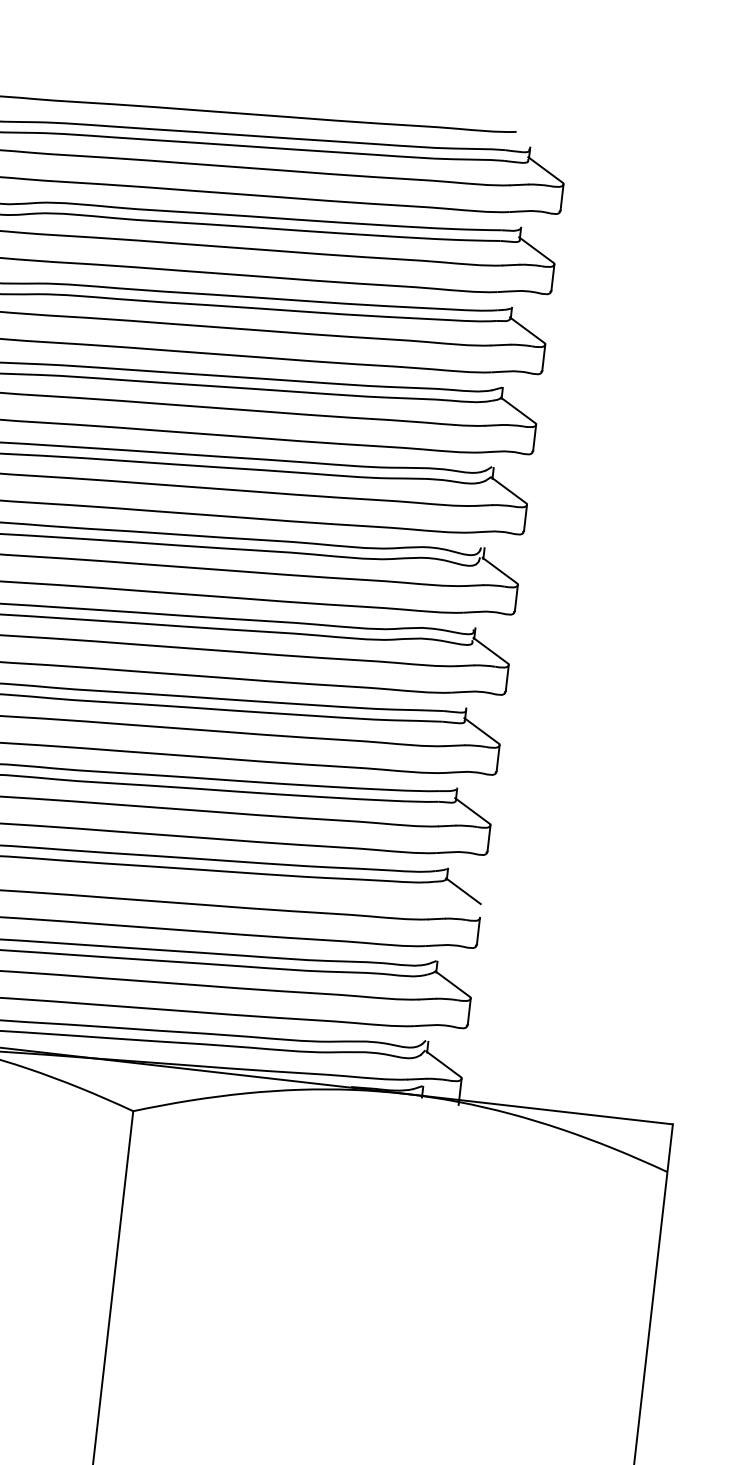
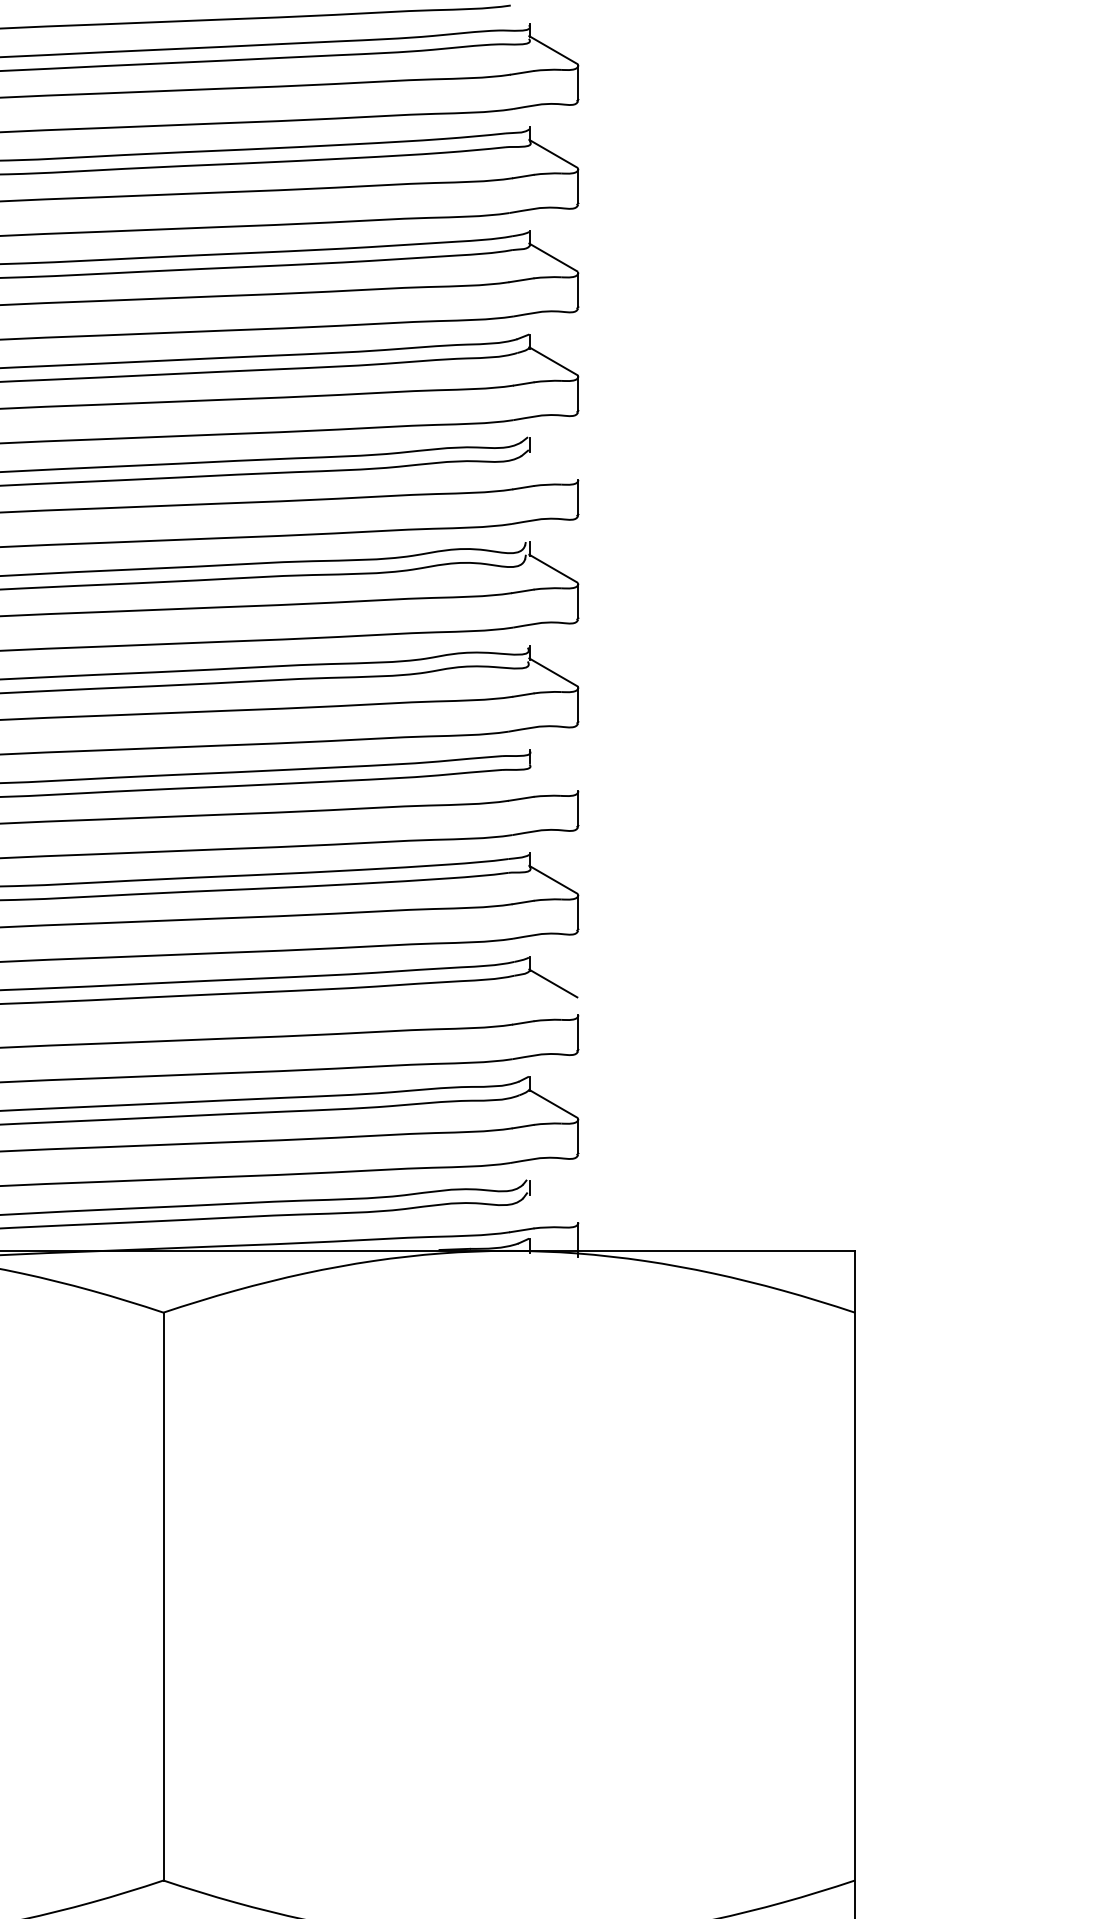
line: (509, 490) -> (553, 464), removed
line: (481, 730) -> (553, 775), removed
line: (443, 1064) -> (553, 1207), removed

